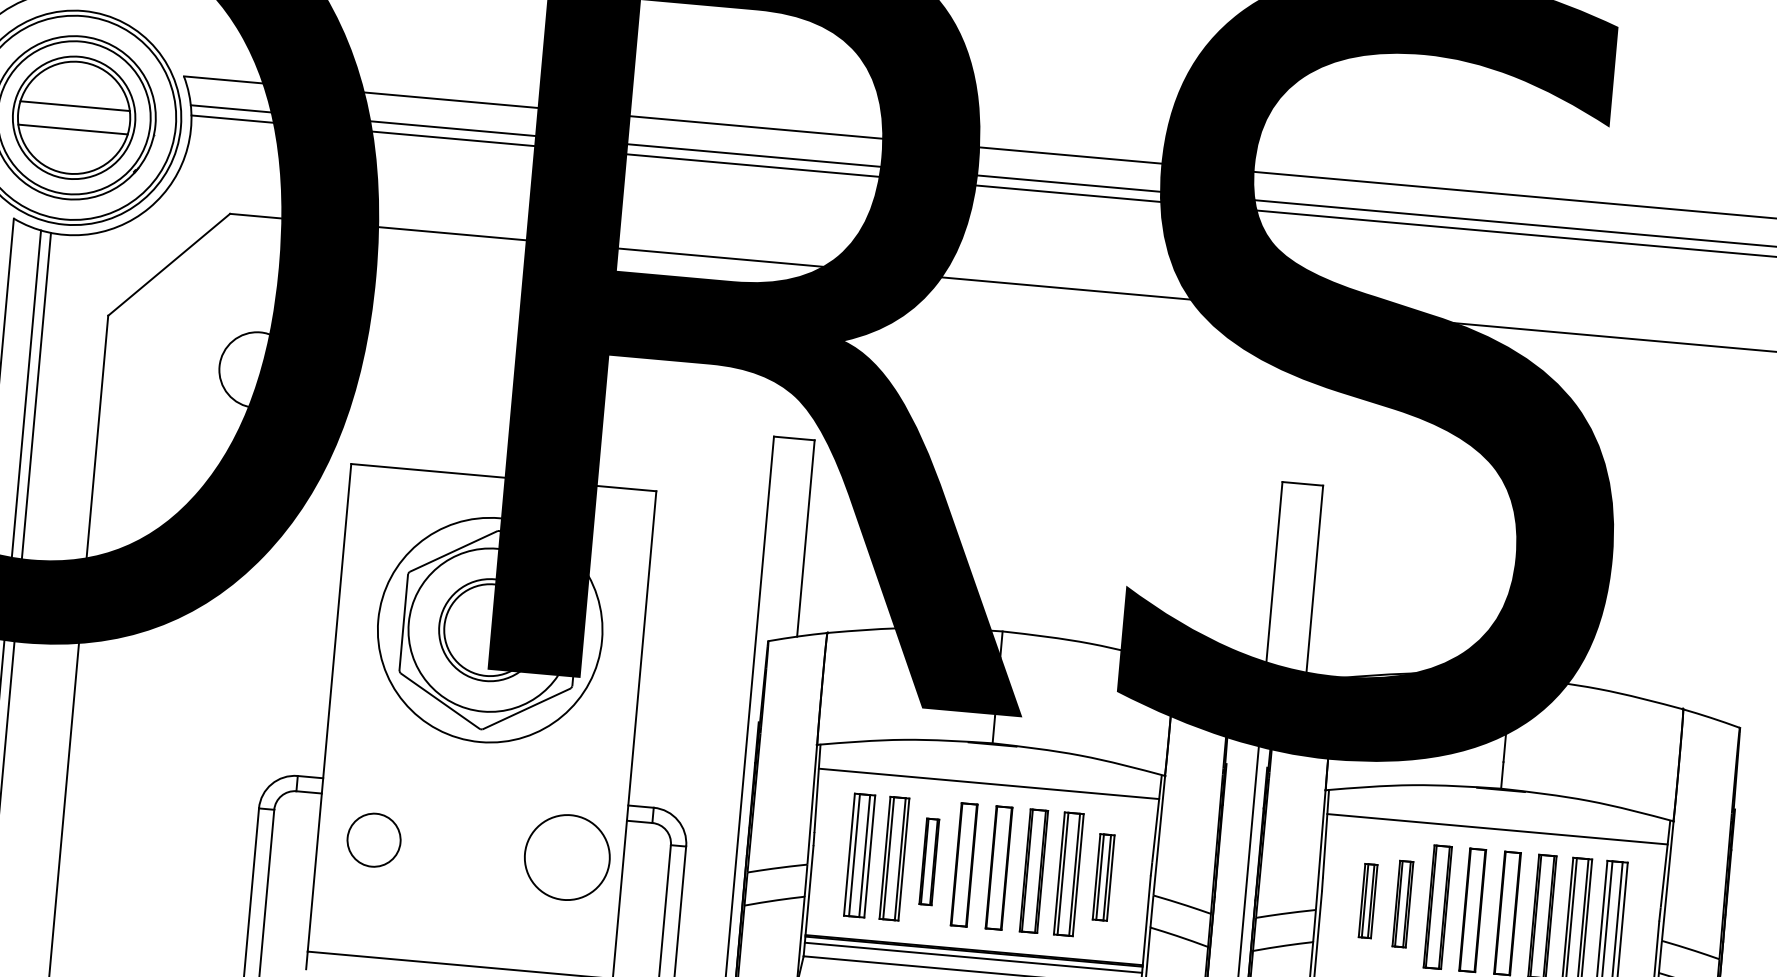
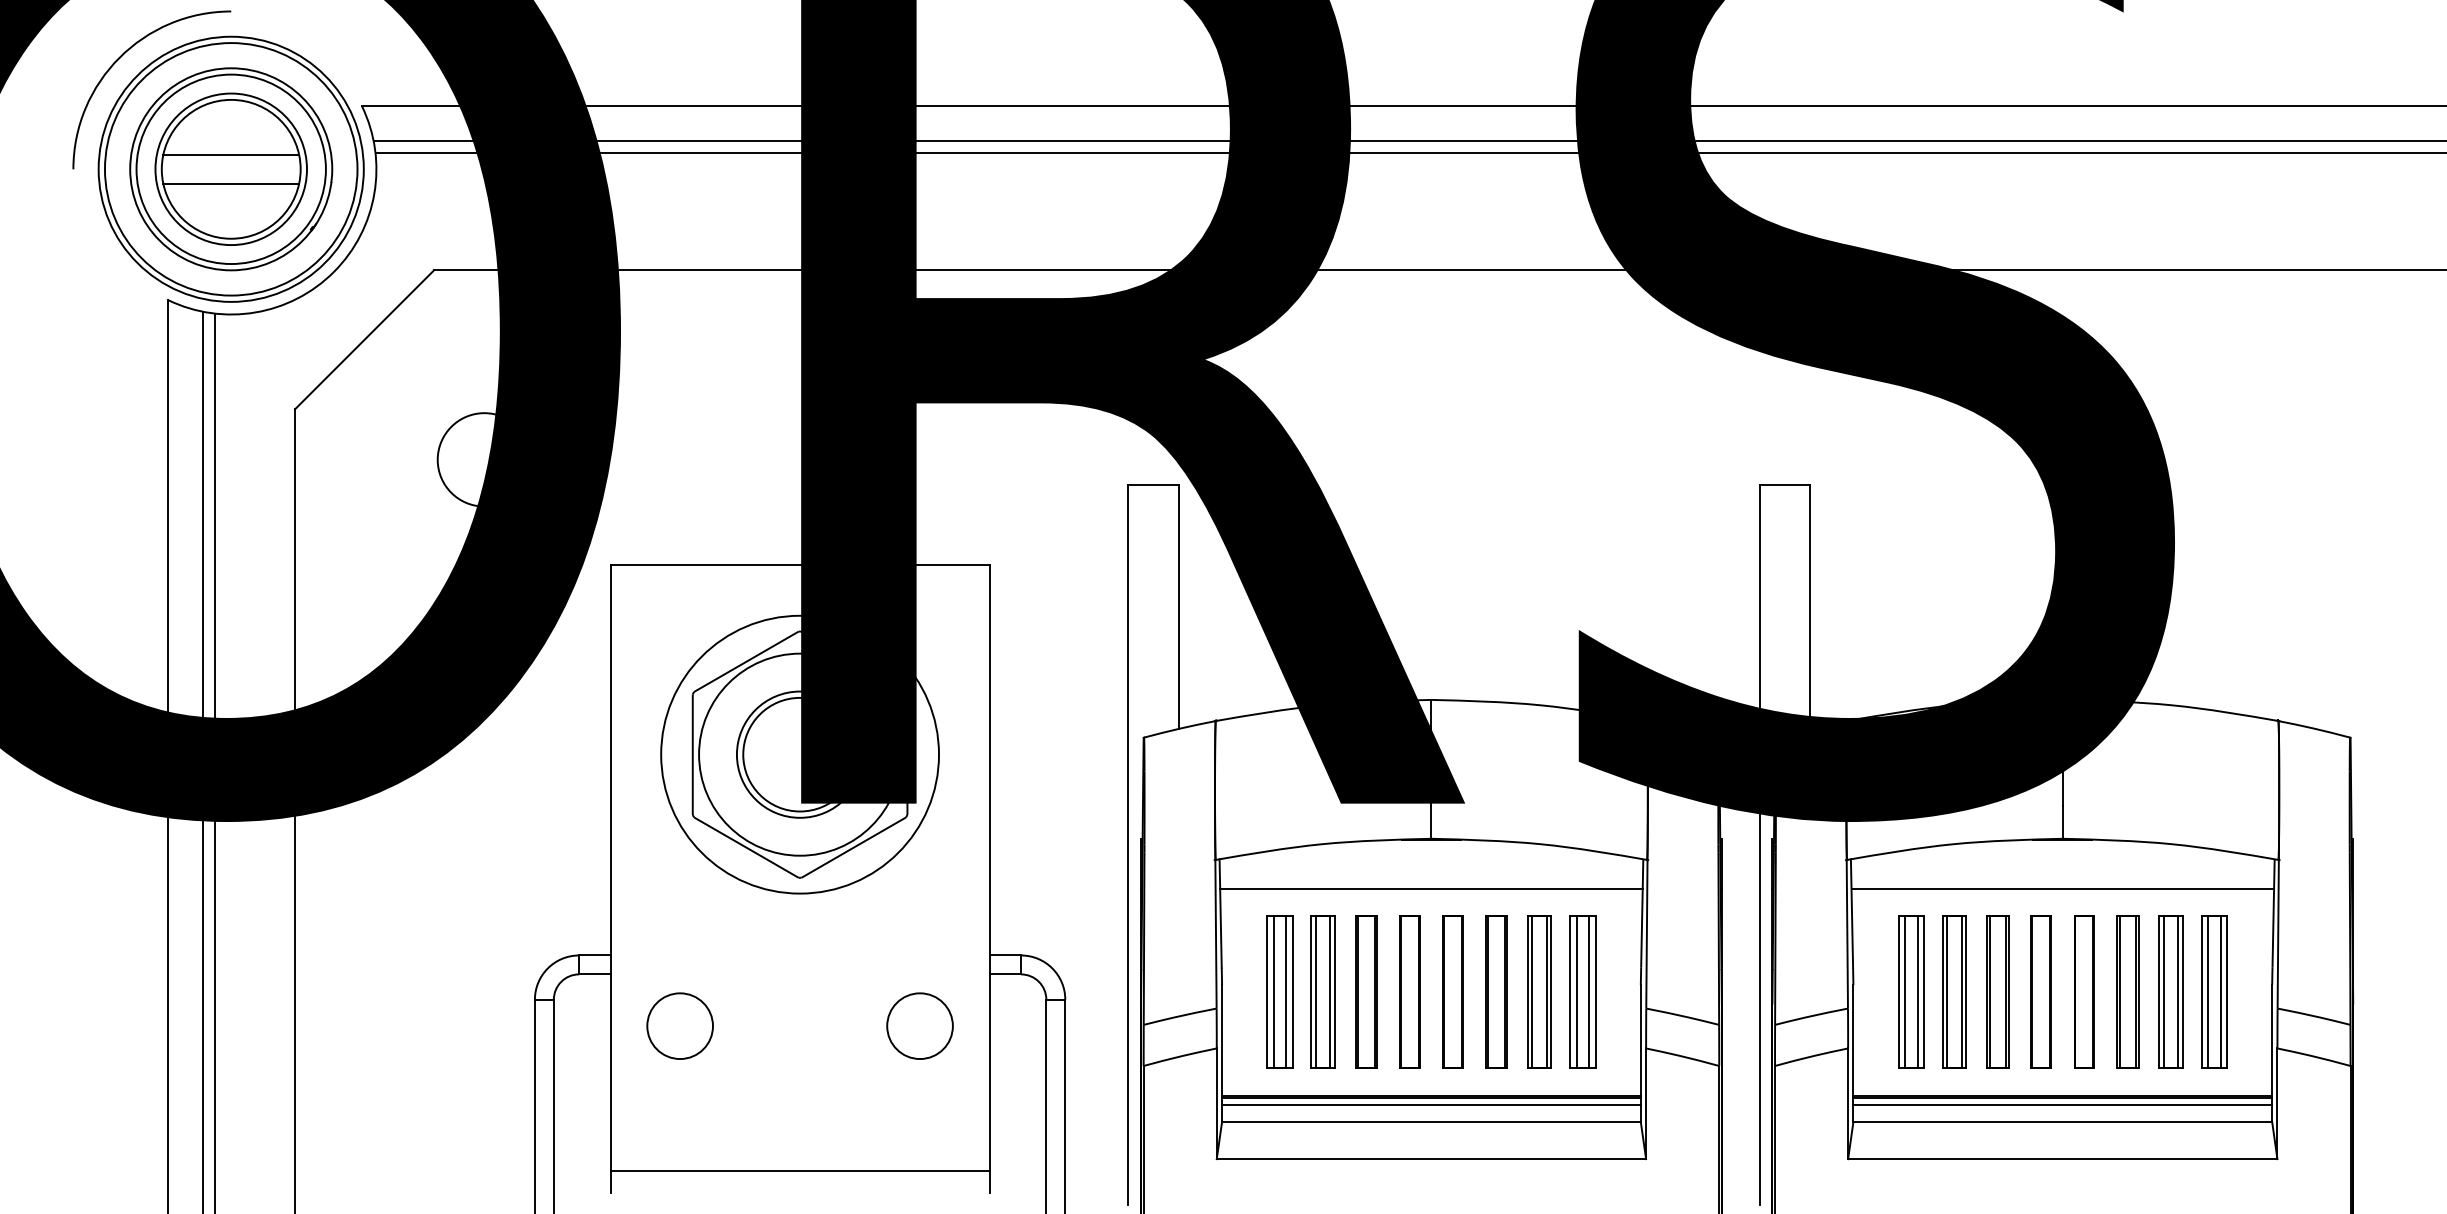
circle: (566, 856) -> (919, 1025), size x0.62
part: (929, 861) -> (1366, 991), size x1.43
part: (1103, 877) -> (1582, 991), size x1.43
part: (1368, 900) -> (1911, 991), size x1.67
part: (1402, 903) -> (1954, 991), size x1.43

